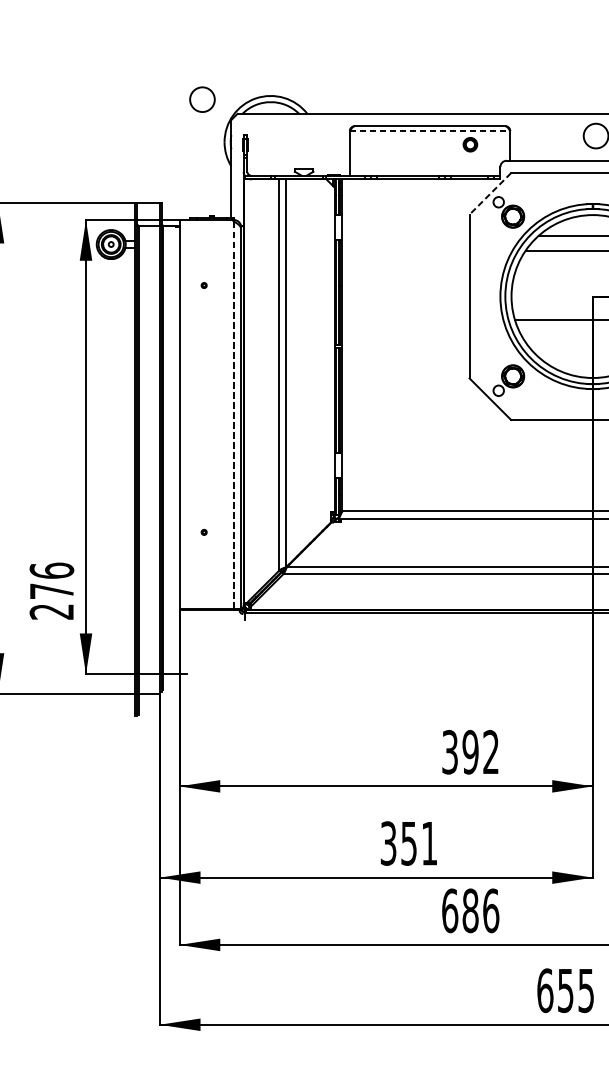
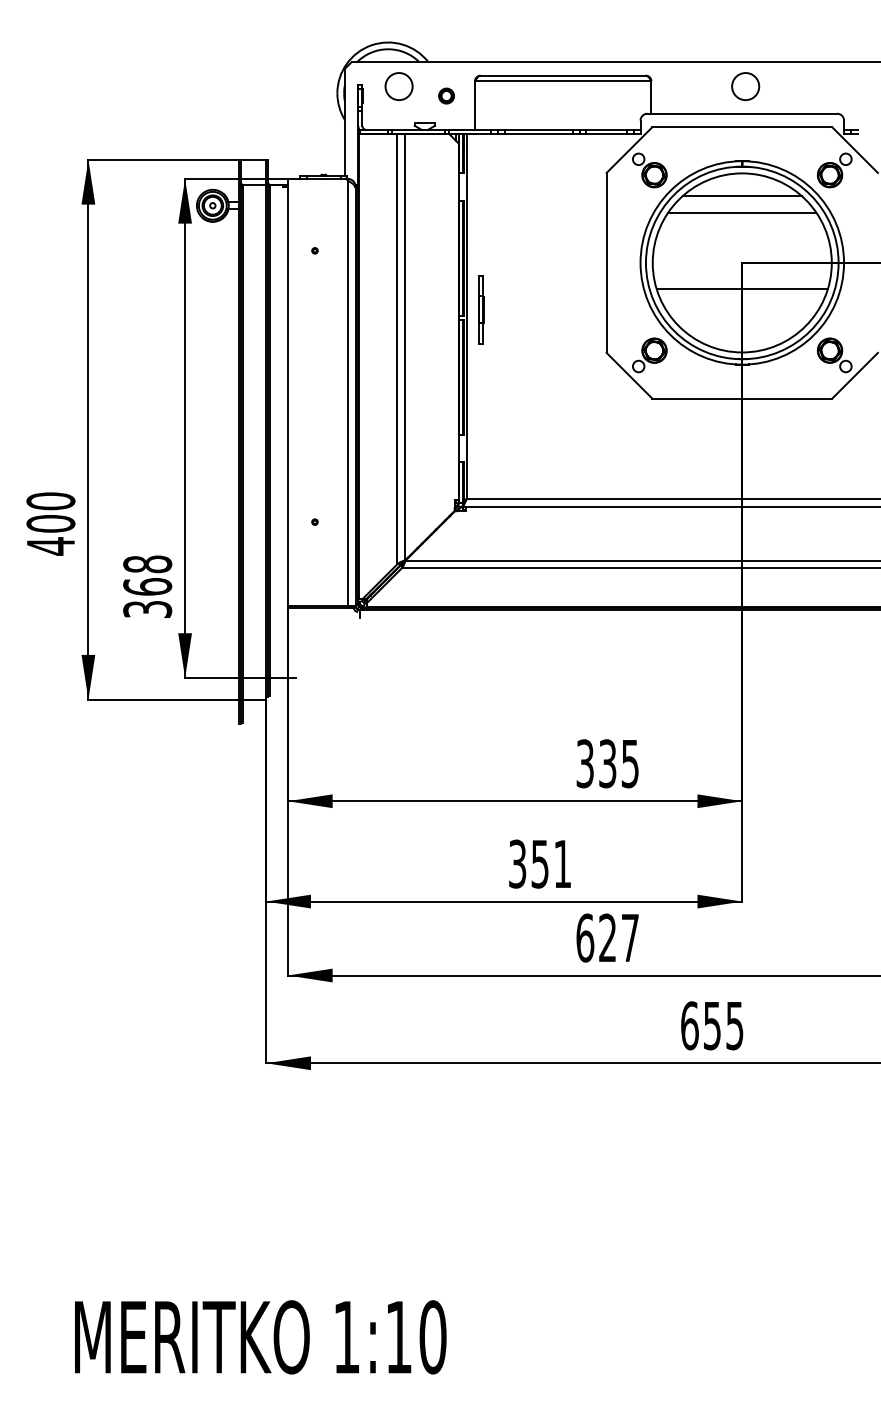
circle: (201, 99) -> (398, 86), moved
line: (430, 131) -> (563, 81), dashed -> solid
part: (470, 144) -> (446, 95), moved
line: (490, 194) -> (629, 150), dashed -> solid
part: (355, 338) -> (481, 309), added
line: (233, 415) -> (347, 393), dashed -> solid
text: (51, 590) -> (147, 586), 276 -> 368
text: (480, 752) -> (618, 763), 392 -> 335
text: (481, 910) -> (619, 937), 686 -> 627

